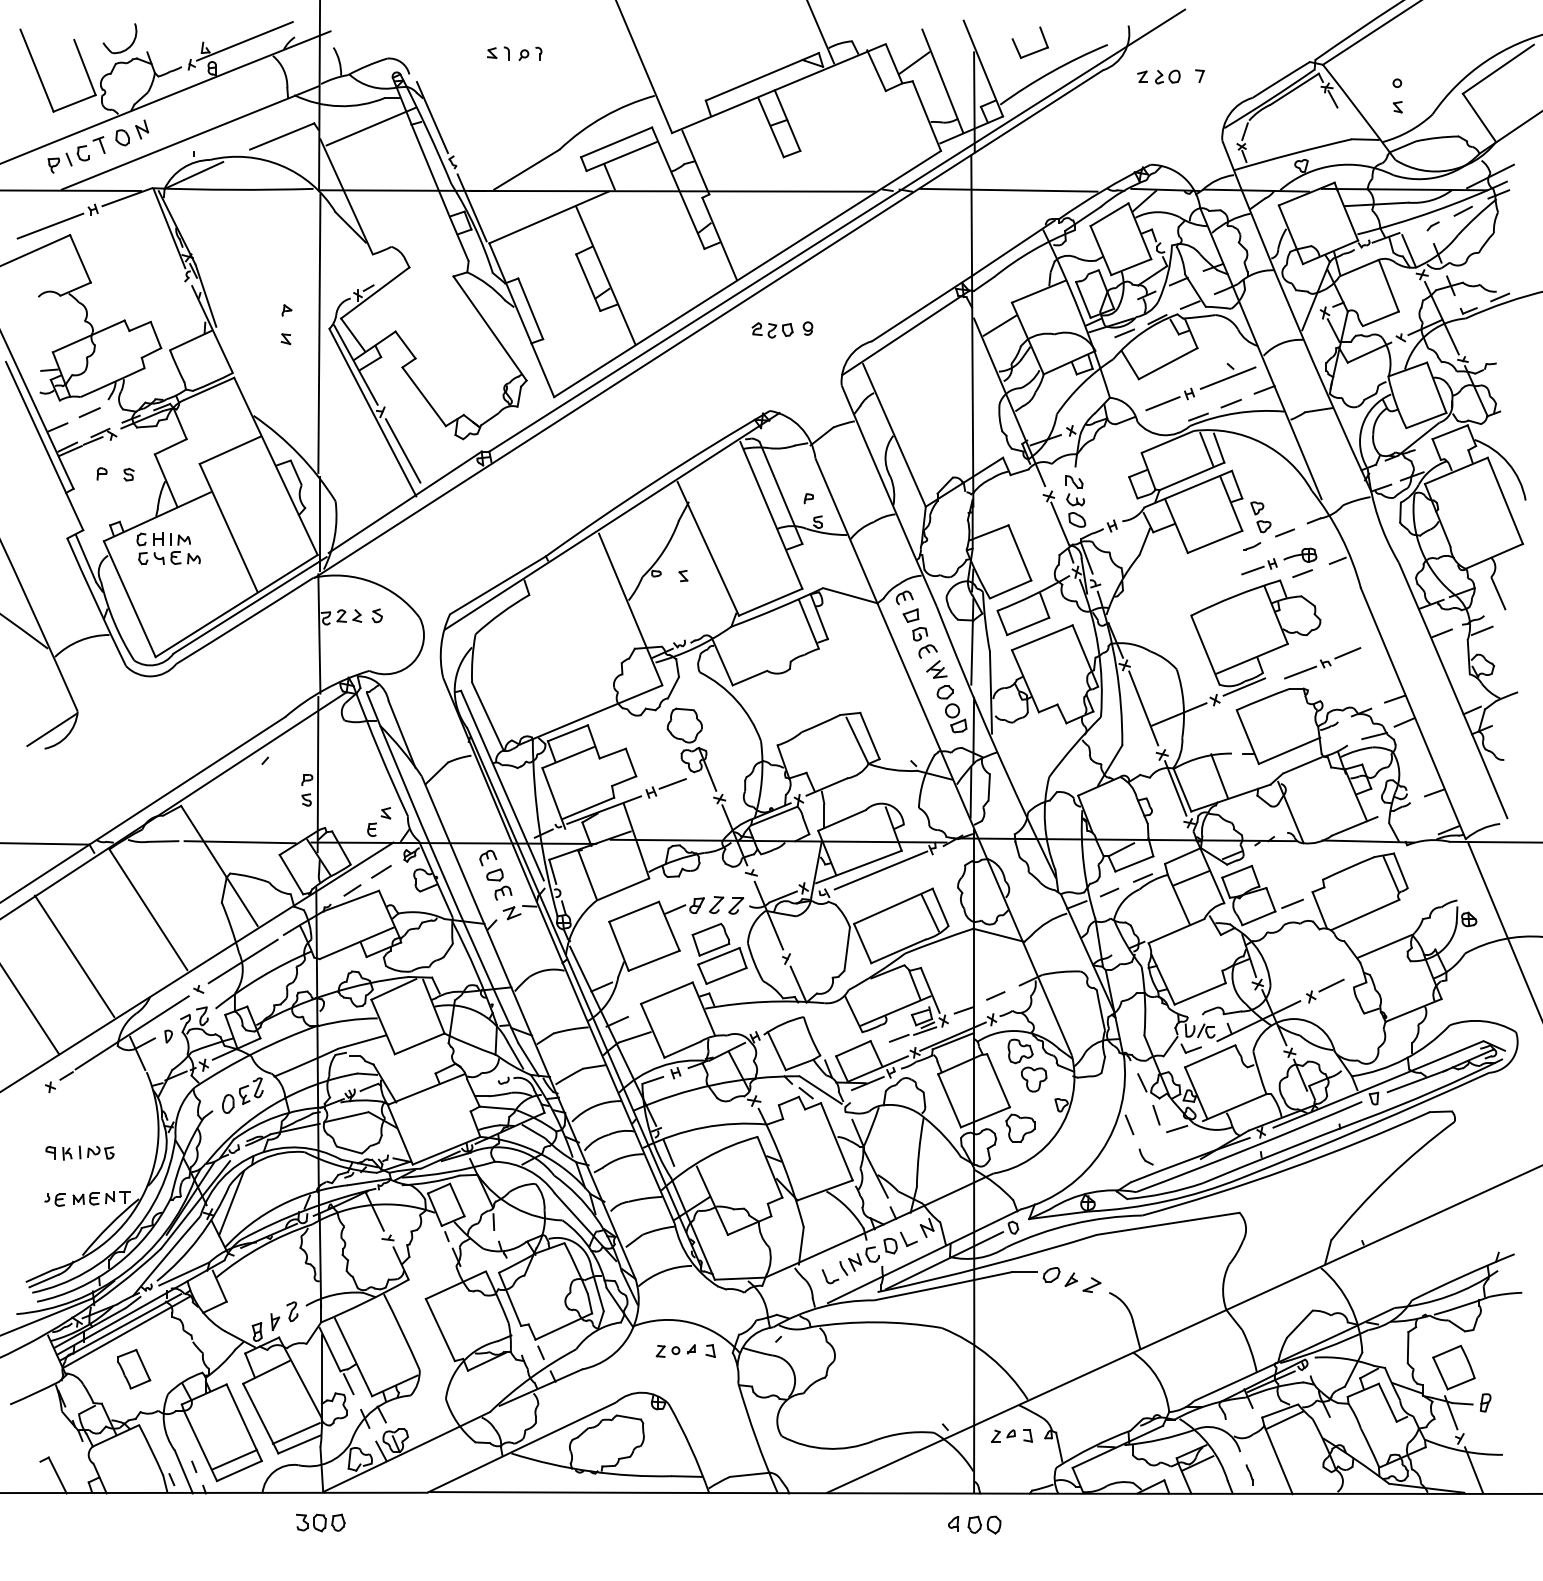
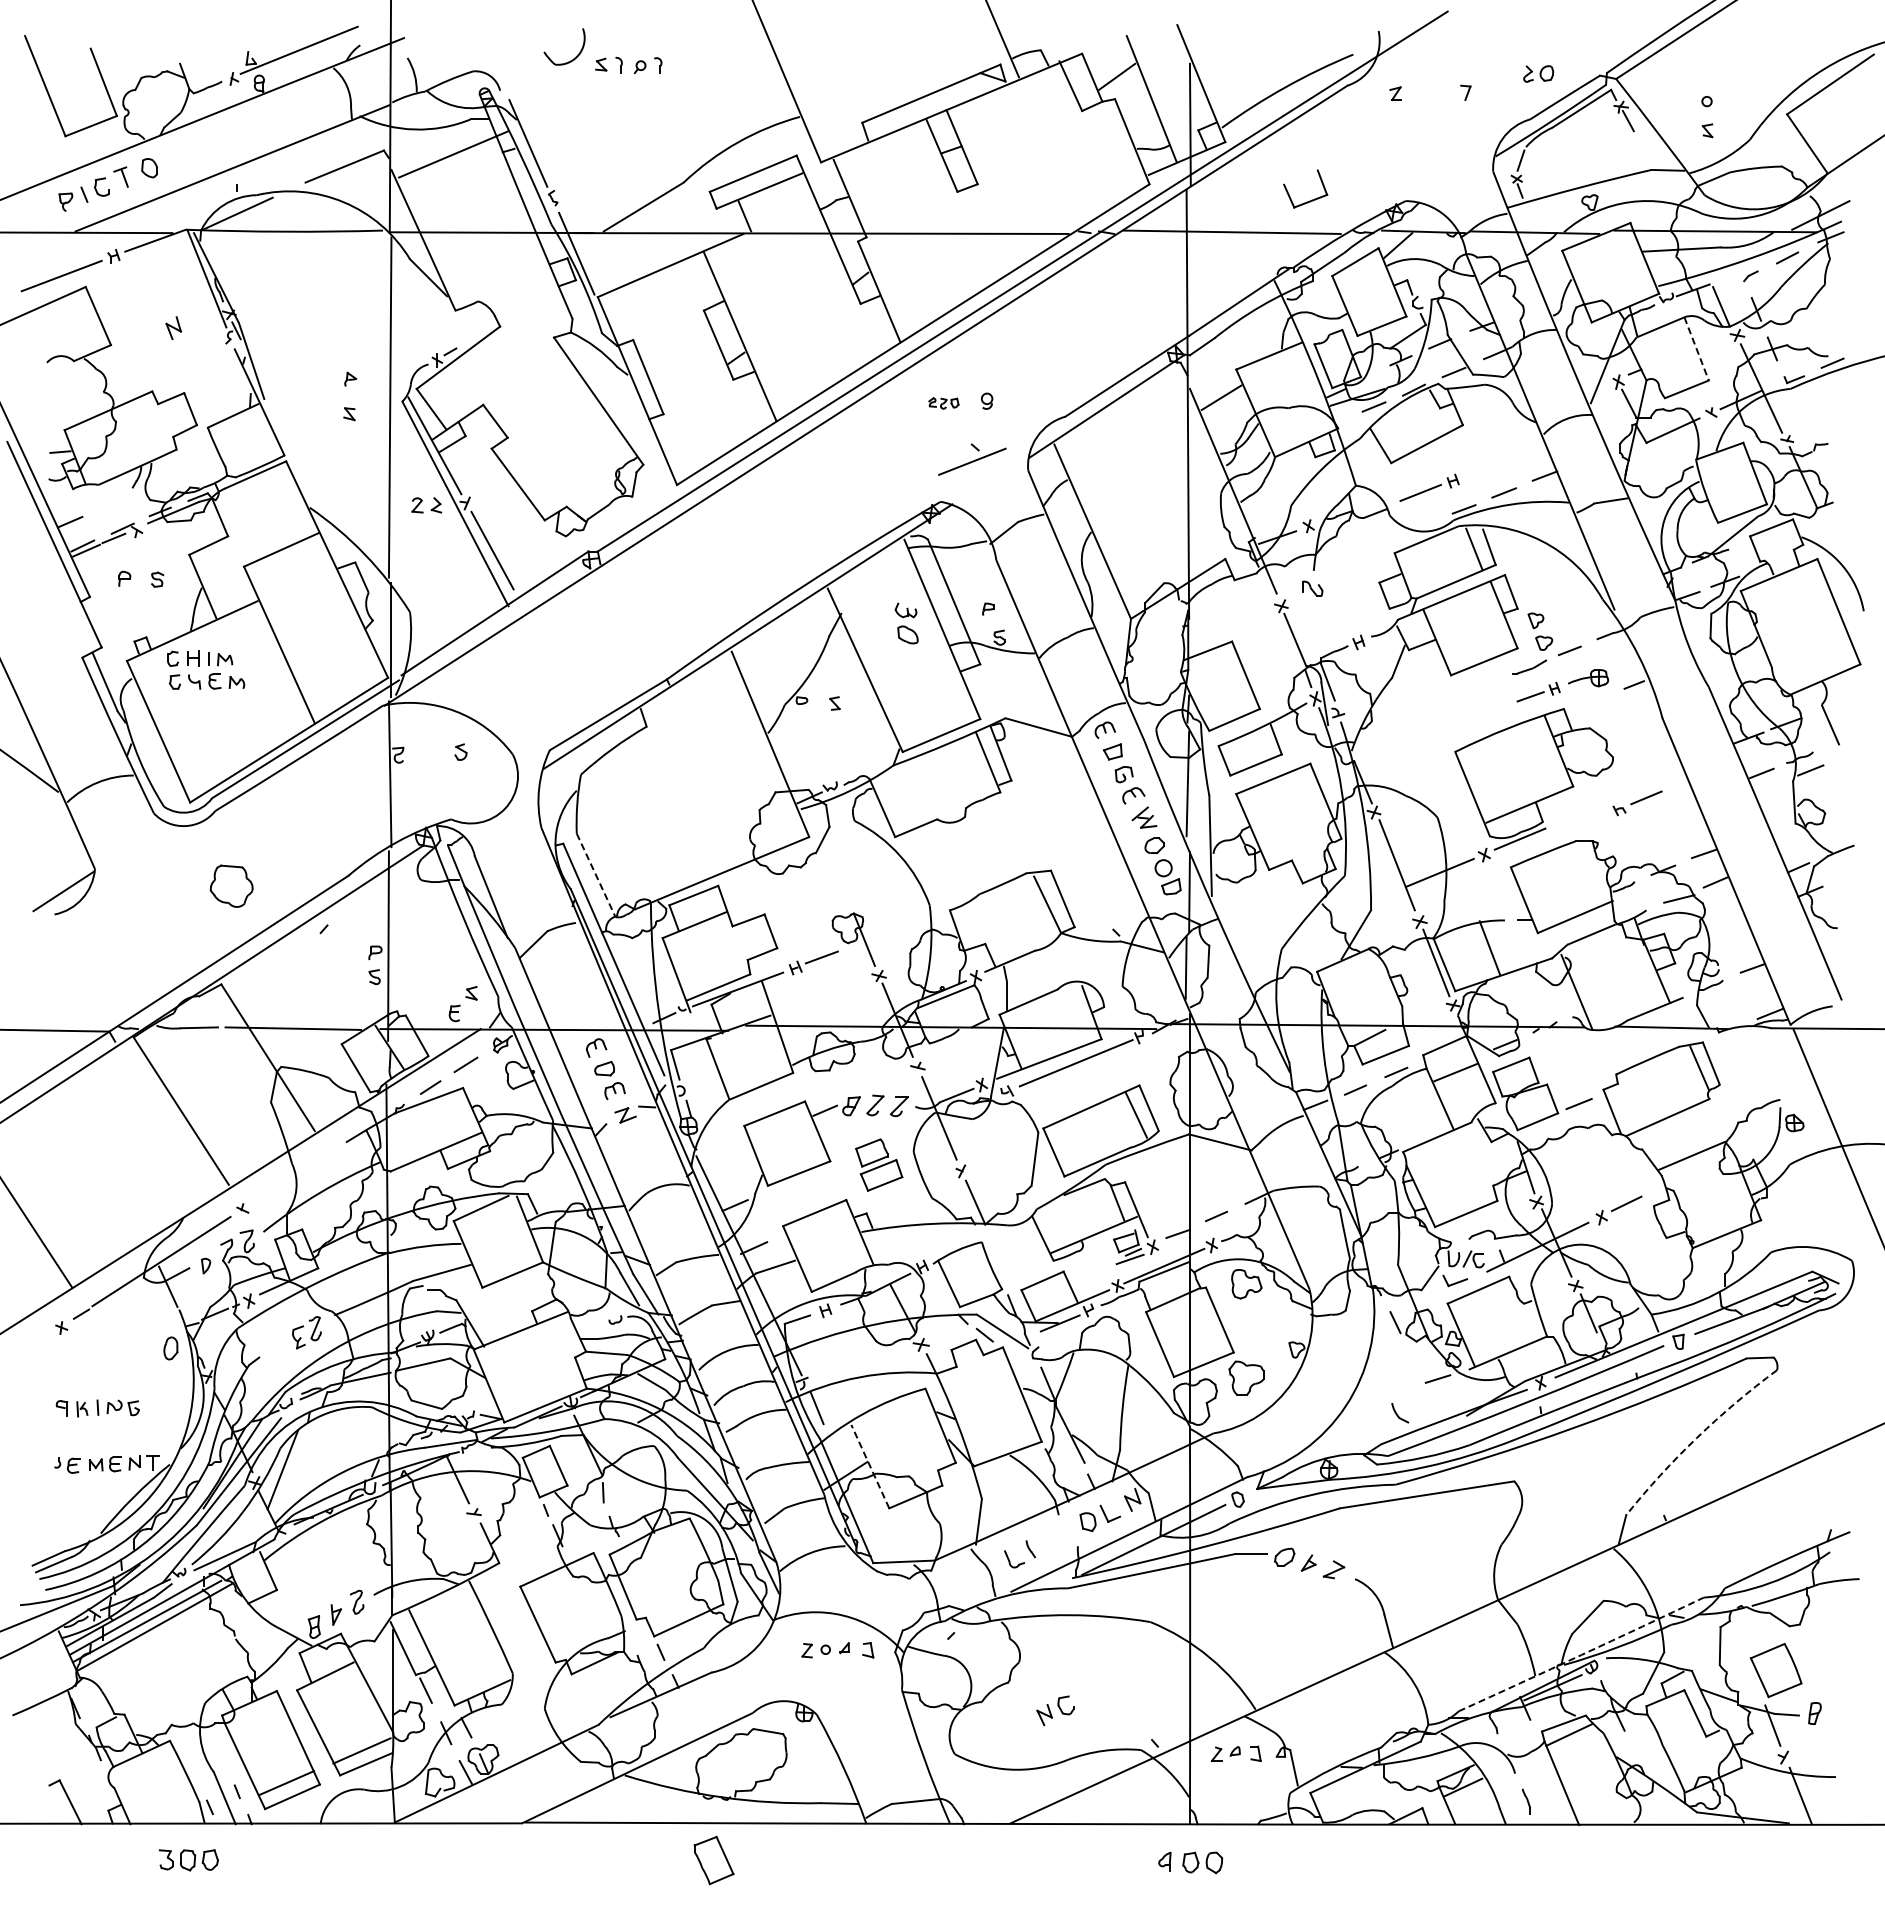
part: (128, 46) -> (575, 56), moved
part: (1033, 52) -> (1309, 200), moved
part: (1167, 76) -> (1538, 73), moved
part: (141, 129) -> (173, 328), moved
line: (1388, 285) -> (1696, 348), solid -> dashed
part: (772, 330) -> (943, 403), size x0.6
part: (1228, 376) -> (972, 459), moved
line: (89, 412) -> (109, 503), removed
part: (1076, 510) -> (906, 623), moved
part: (1252, 545) -> (1529, 666), size x1.6
line: (1301, 573) -> (1590, 700), removed
part: (349, 616) -> (426, 505), moved
line: (1300, 672) -> (1588, 821), removed
line: (488, 716) -> (596, 875), solid -> dashed
part: (684, 725) -> (231, 885), moved
part: (719, 953) -> (879, 1164), size x0.7
line: (74, 955) -> (90, 1167), removed
line: (243, 960) -> (297, 1173), removed
line: (899, 1038) -> (1098, 1268), removed
part: (1034, 1079) -> (1263, 1318), removed
part: (227, 1104) -> (170, 1348), moved
line: (1156, 1114) -> (1412, 1361), removed
line: (1129, 1124) -> (1379, 1373), removed
arc: (1389, 1176) -> (1697, 1437), solid -> dashed
line: (712, 1200) -> (870, 1466), solid -> dashed
part: (864, 1258) -> (1055, 1710), moved
arc: (1294, 1355) -> (1581, 1655), solid -> dashed
part: (133, 1369) -> (713, 1860), moved
part: (320, 1523) -> (188, 1860), moved

